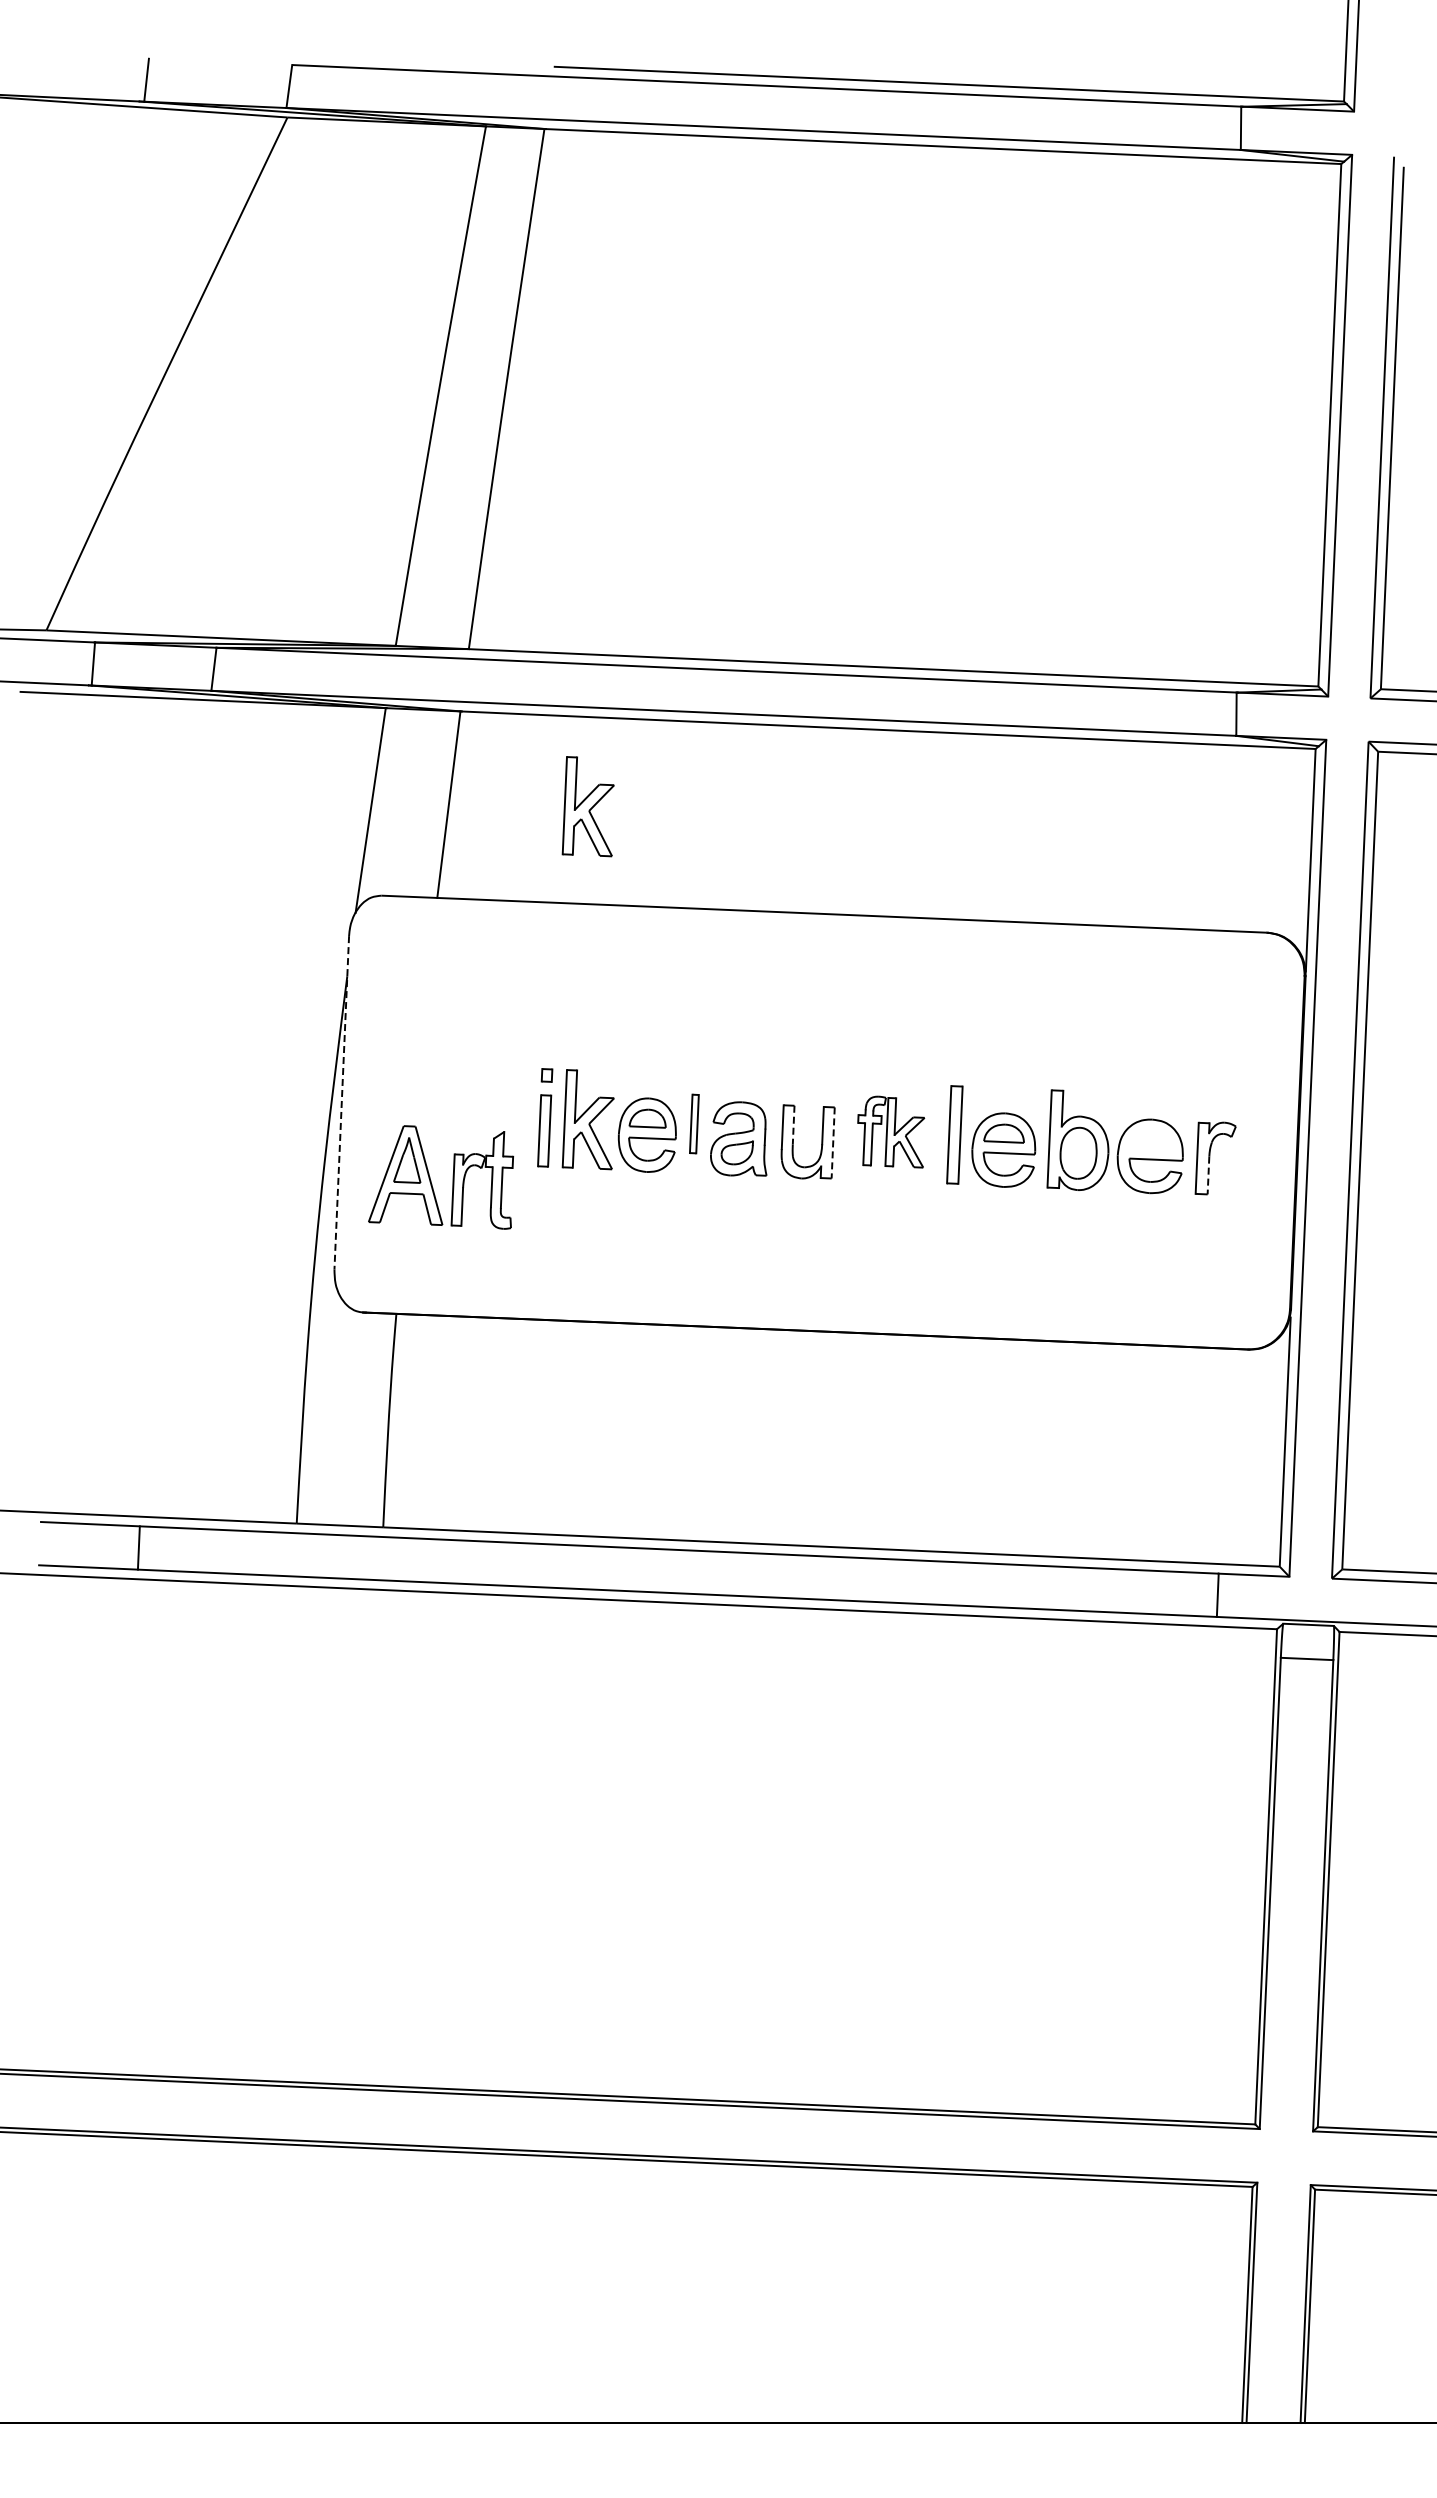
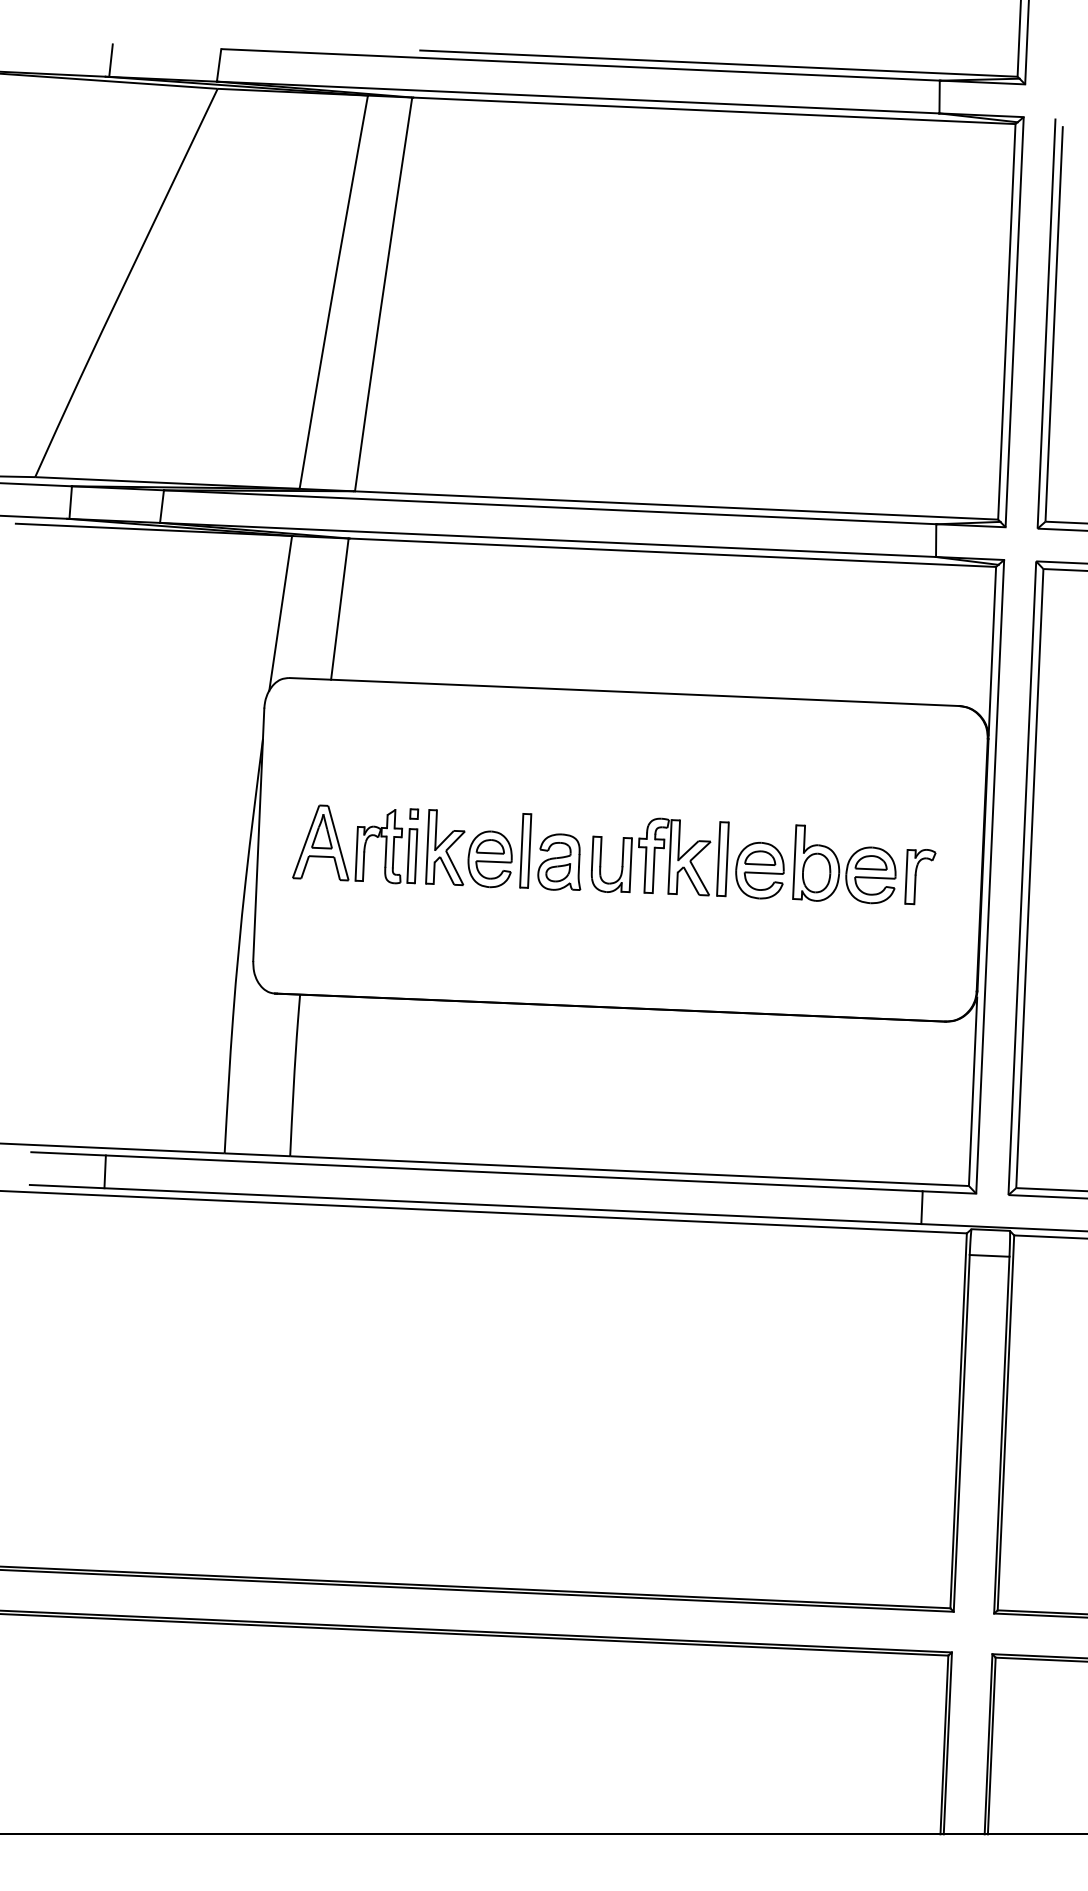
part: (587, 806) -> (444, 610), removed
line: (341, 1102) -> (258, 834), dashed -> solid
part: (694, 1123) -> (525, 850), size x1.67
line: (793, 1125) -> (600, 851), dashed -> solid
part: (891, 1131) -> (674, 856), size x1.43
part: (1150, 1139) -> (871, 862), added
line: (833, 1142) -> (631, 864), dashed -> solid
line: (1208, 1175) -> (914, 889), dashed -> solid
part: (431, 1180) -> (340, 846), moved

